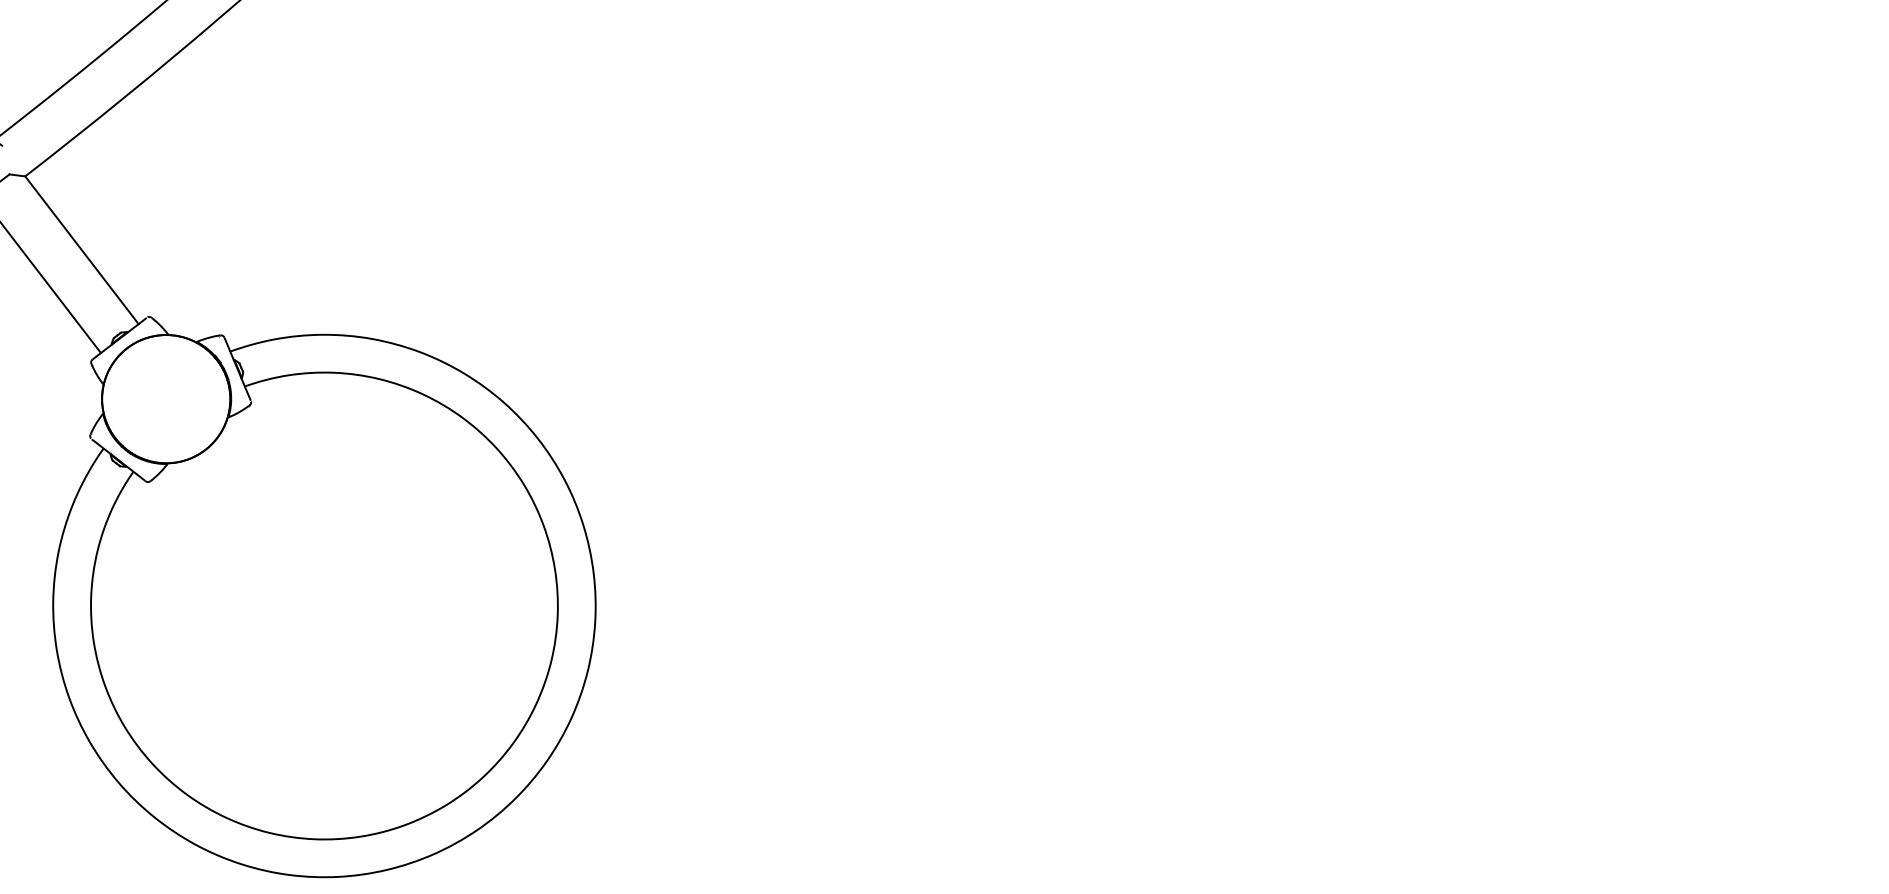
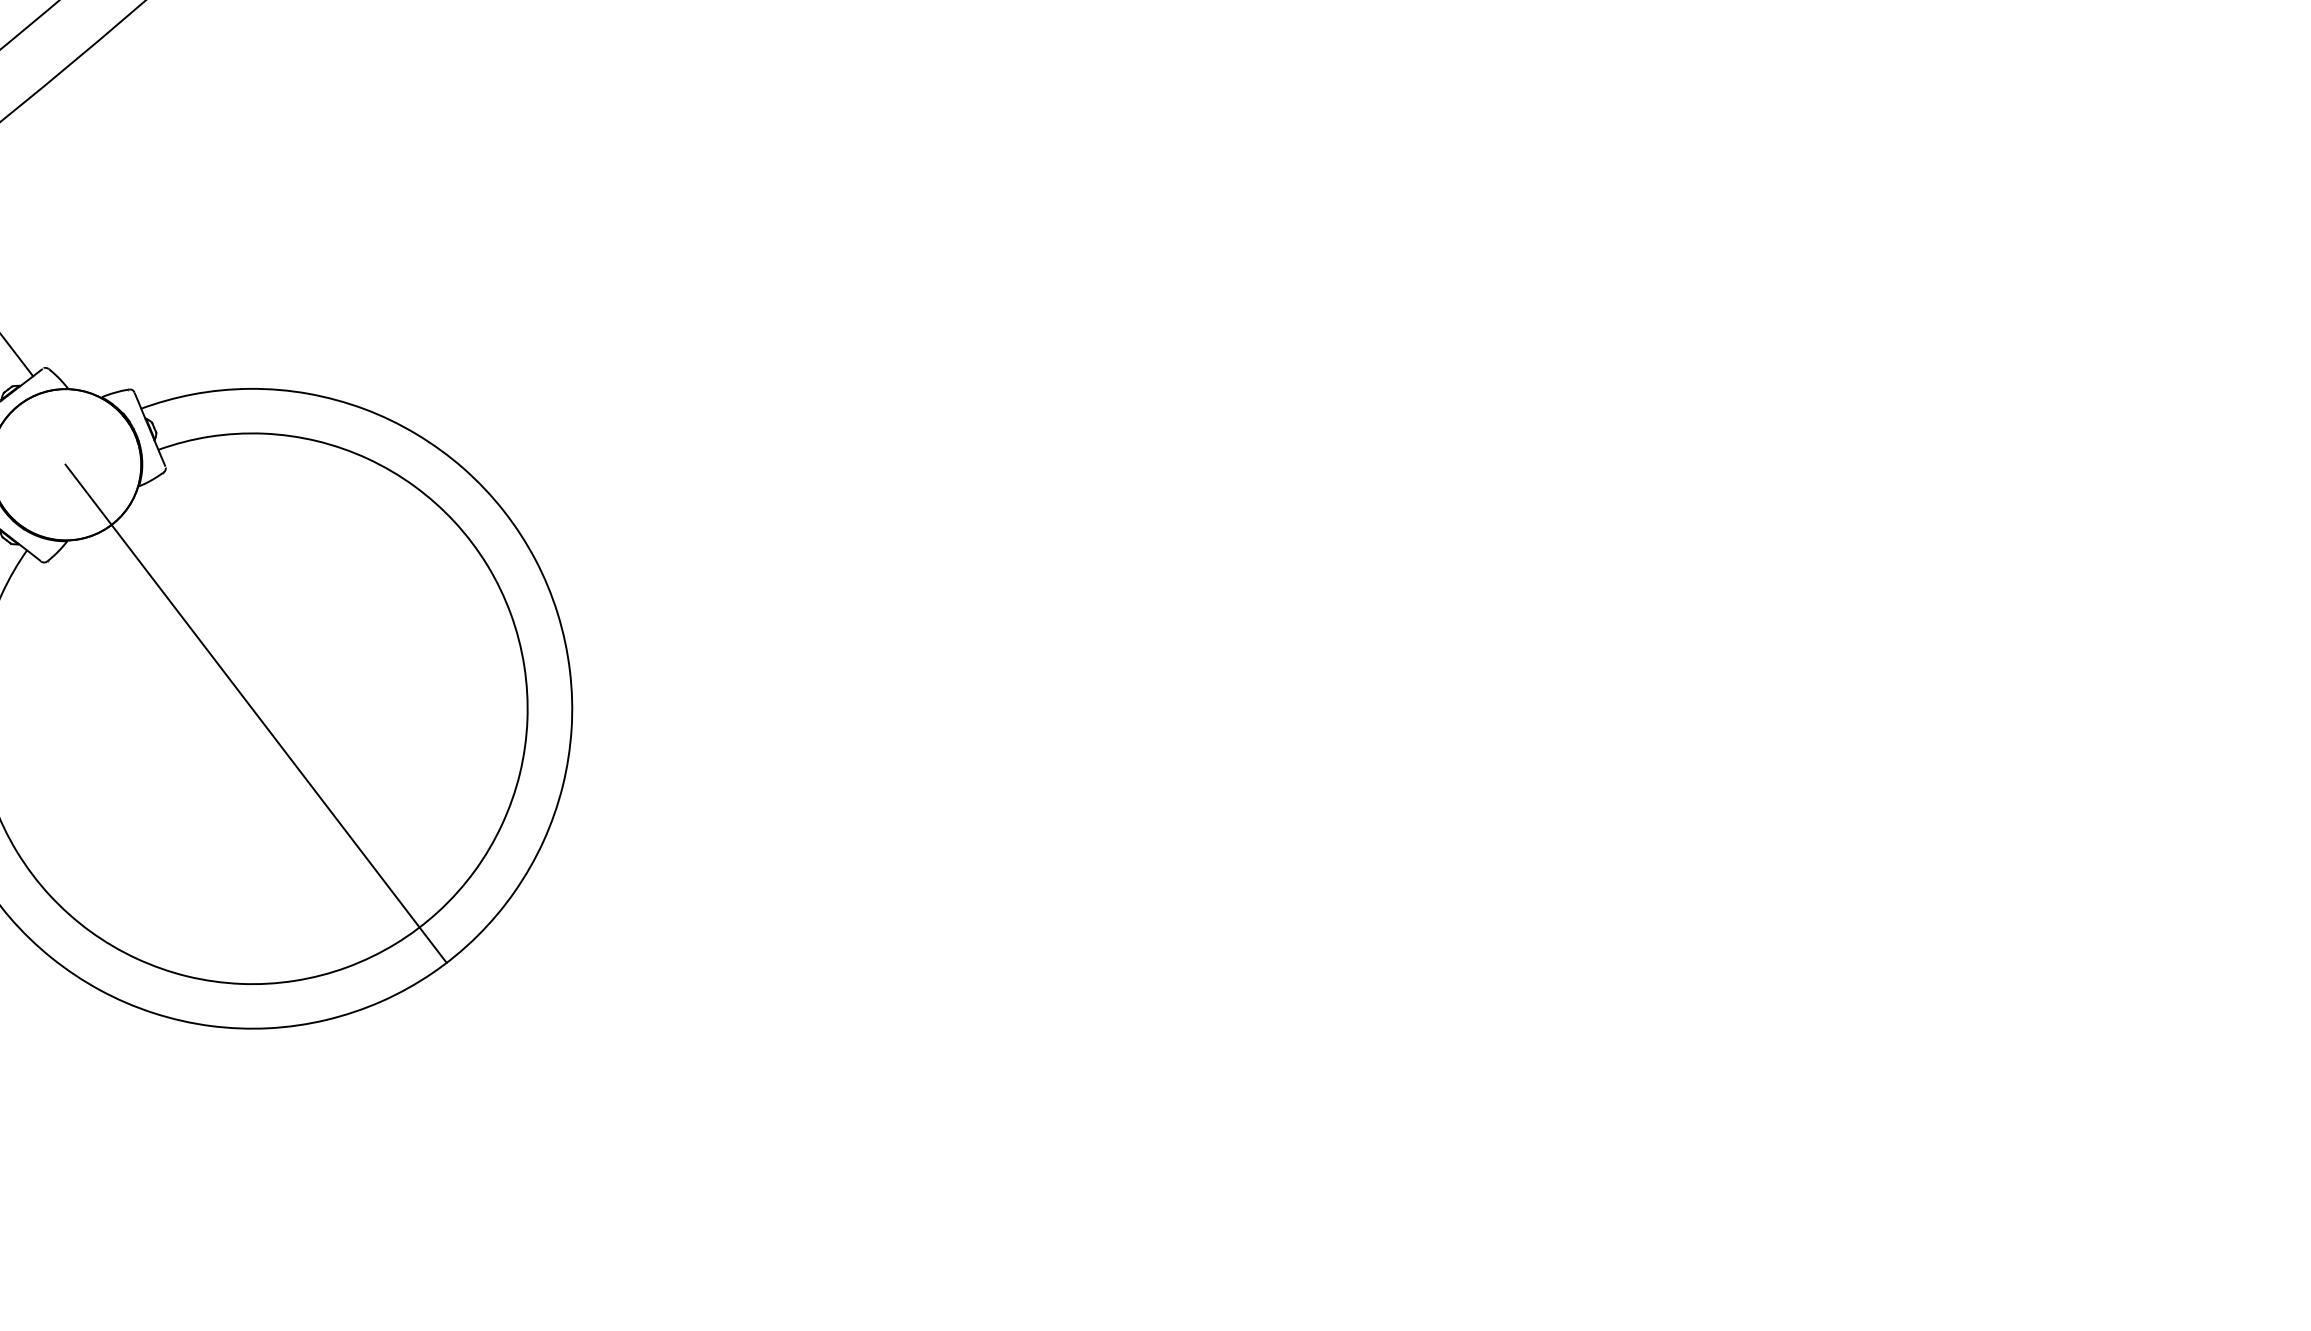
line: (327, 610) -> (255, 713), added

